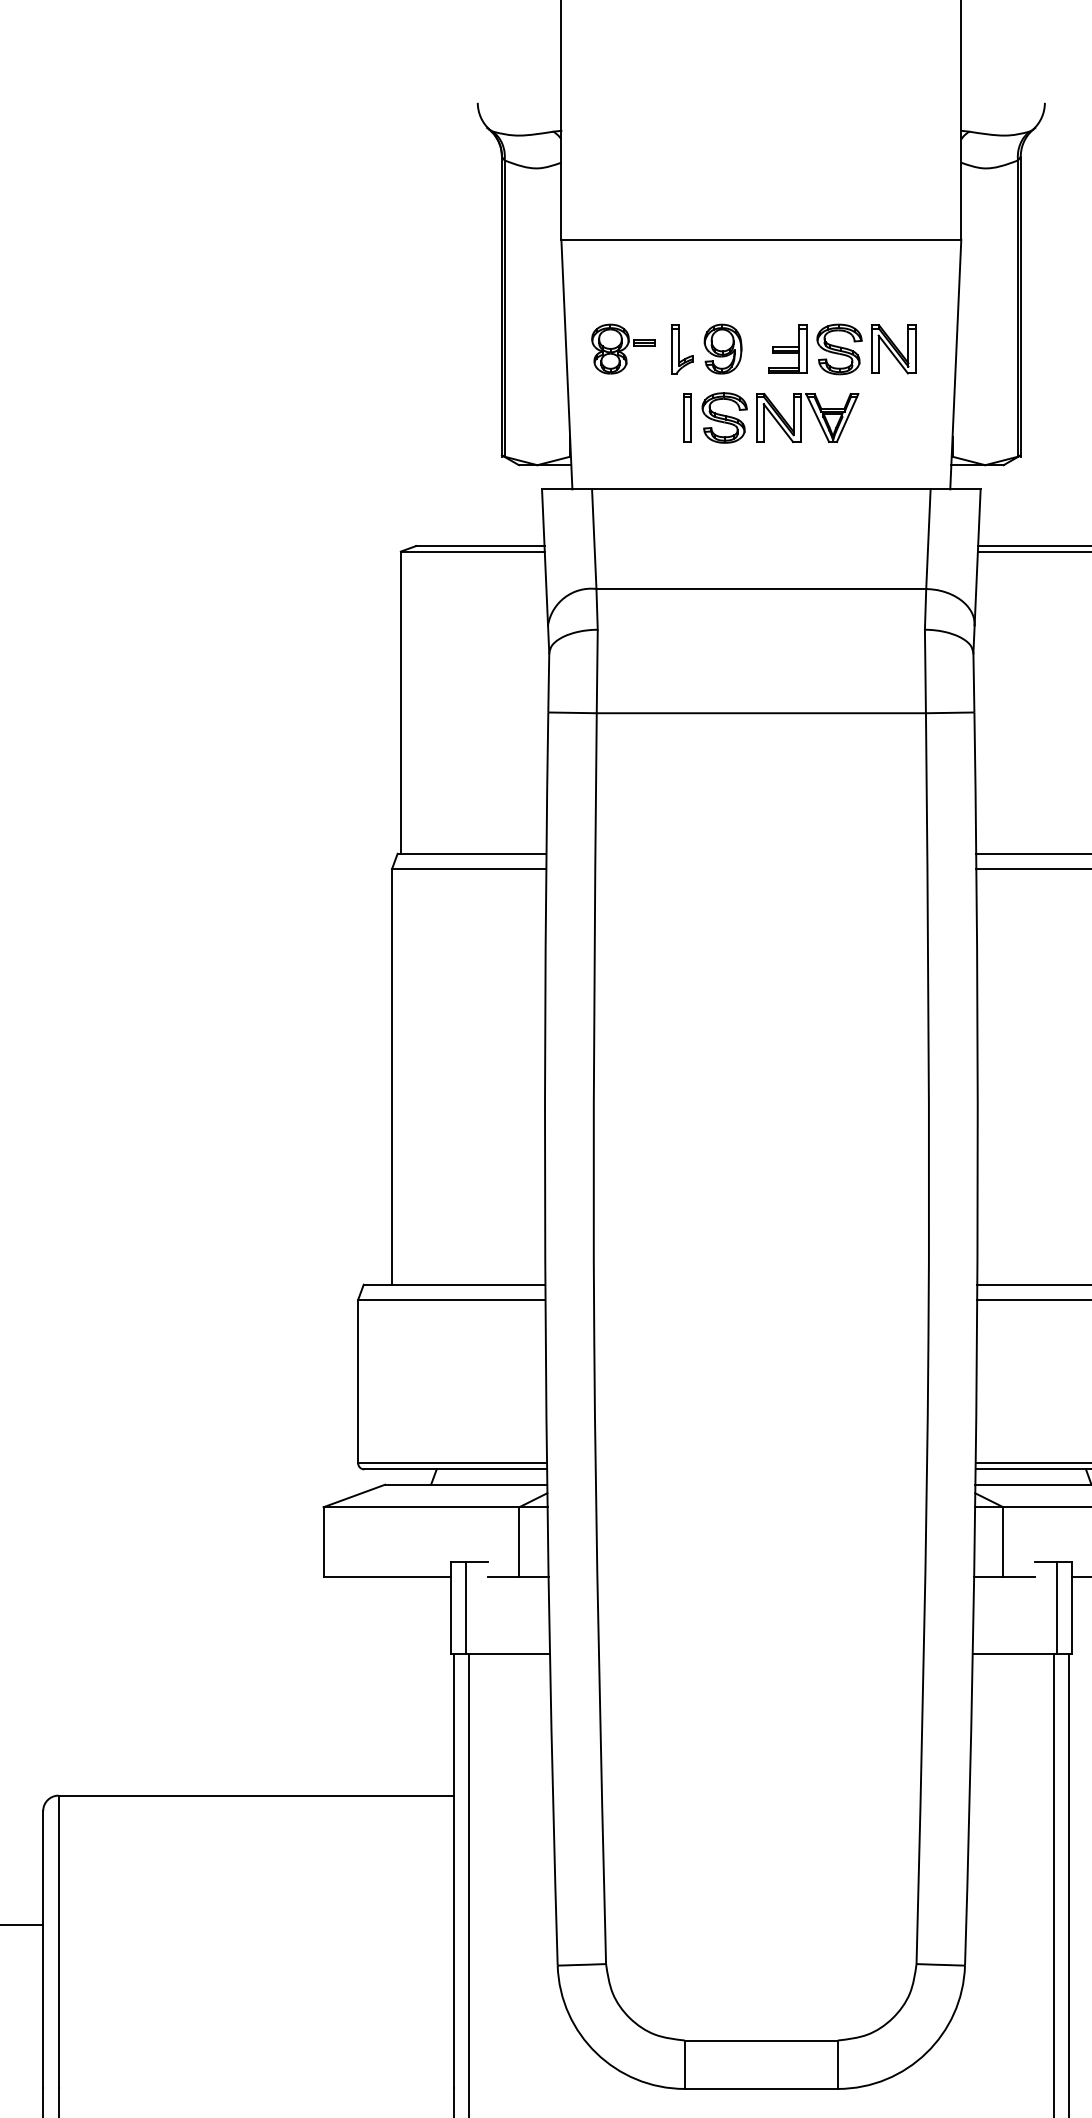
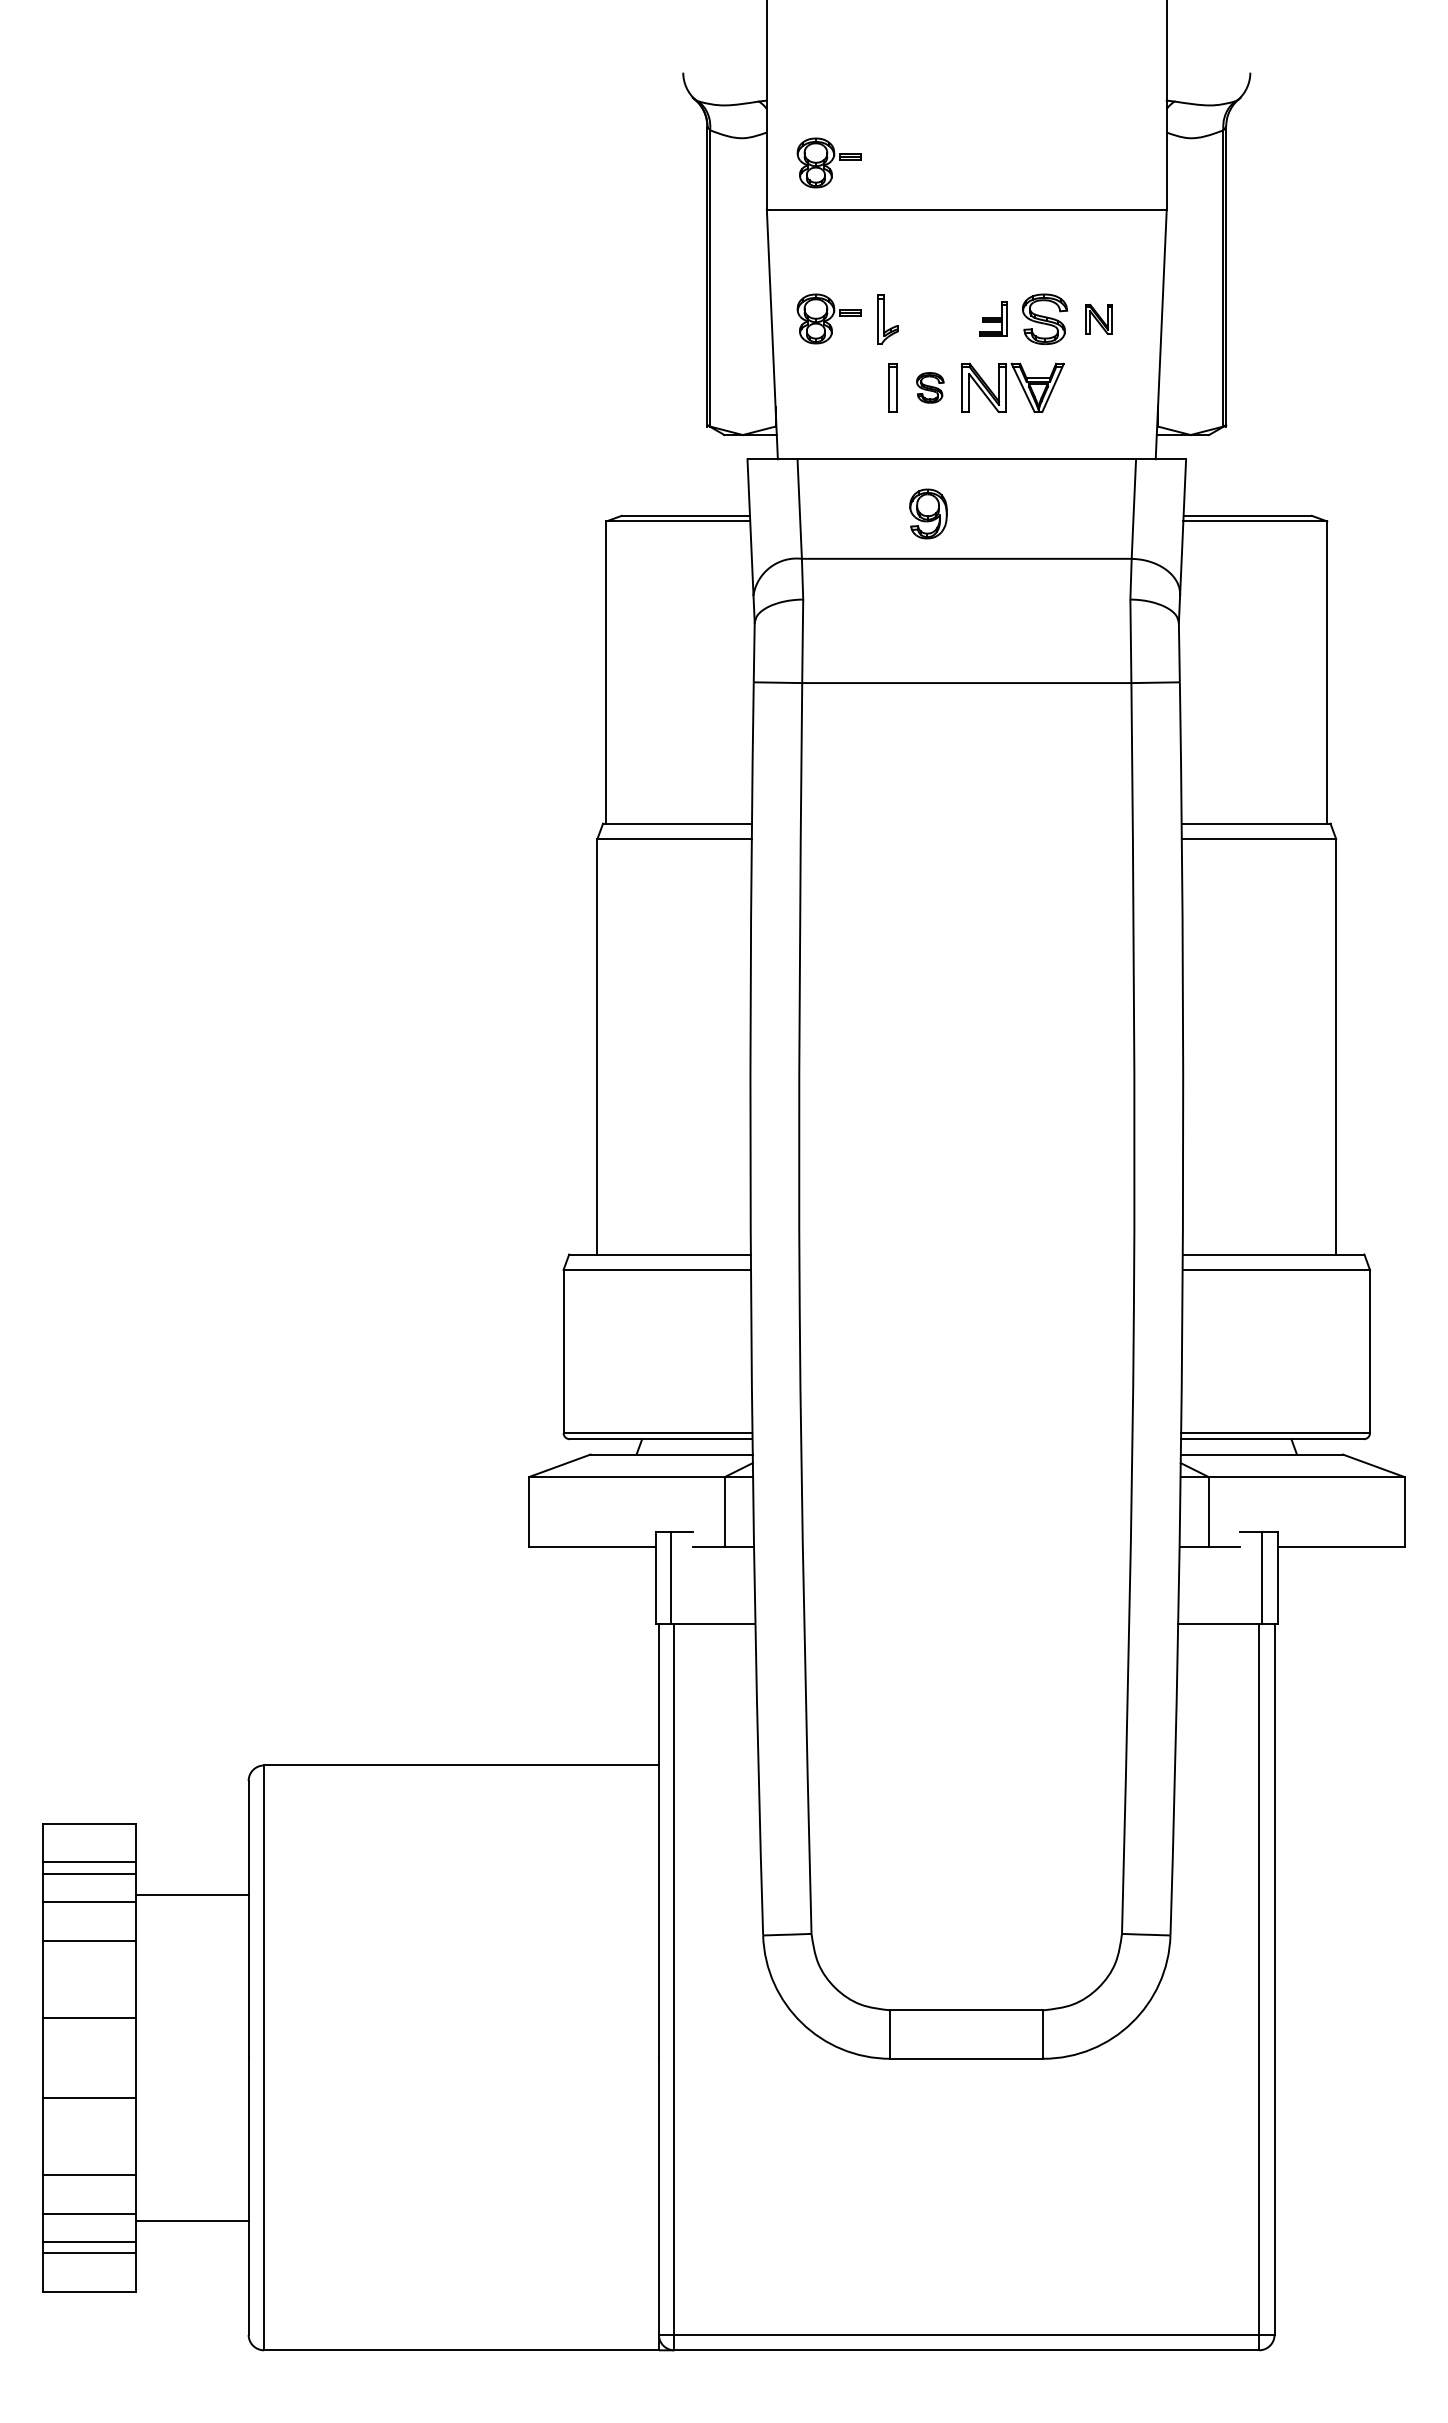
part: (623, 192) -> (828, 162), added
part: (723, 348) -> (928, 513), moved
part: (788, 348) -> (993, 318), size x0.7
part: (893, 349) -> (1098, 319), size x0.6
part: (725, 417) -> (930, 387), size x0.6

